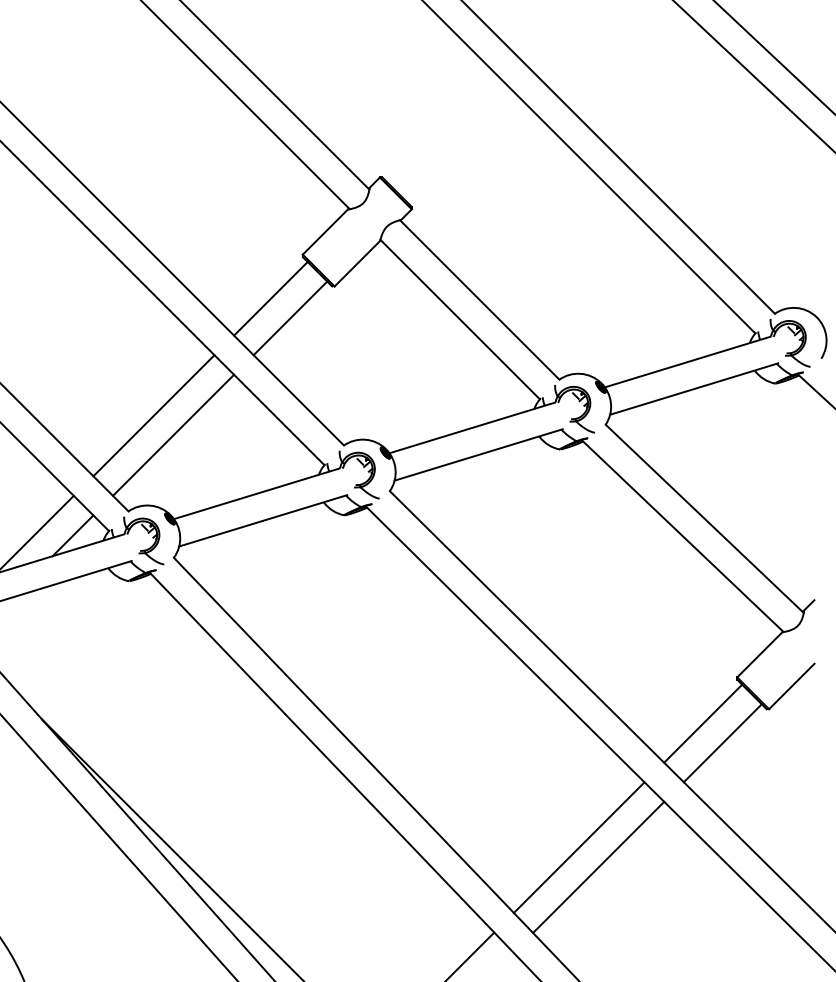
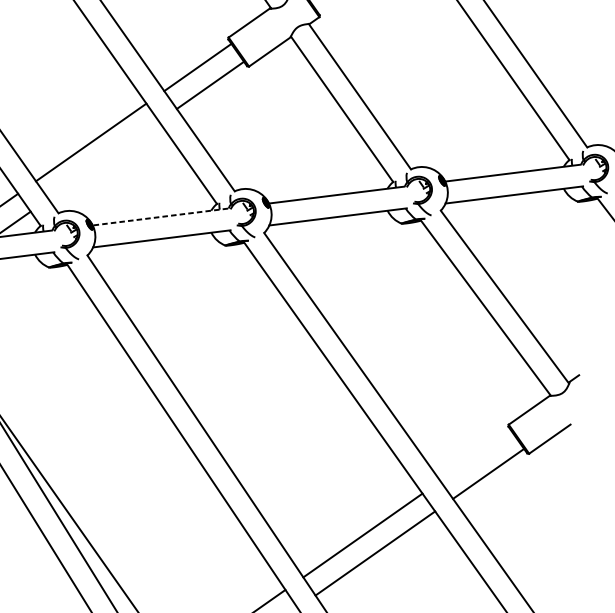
line: (173, 434) -> (103, 159), removed
line: (256, 493) -> (160, 216), solid -> dashed
line: (703, 723) -> (476, 455), removed

